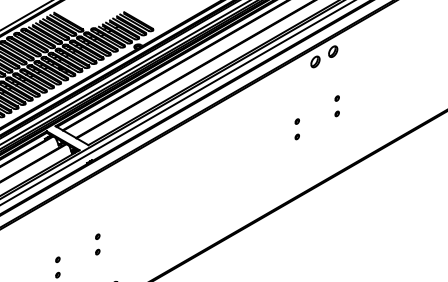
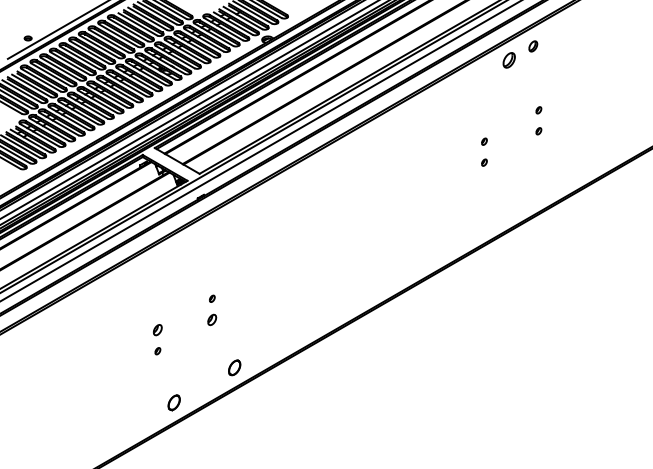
part: (332, 51) -> (532, 46), size x0.7
part: (97, 251) -> (212, 319), size x1.6
part: (57, 259) -> (157, 330), size x1.6

